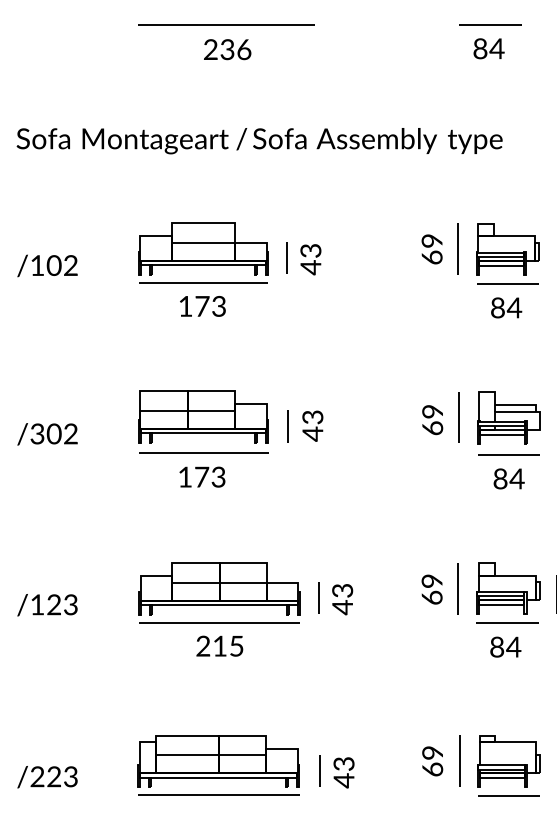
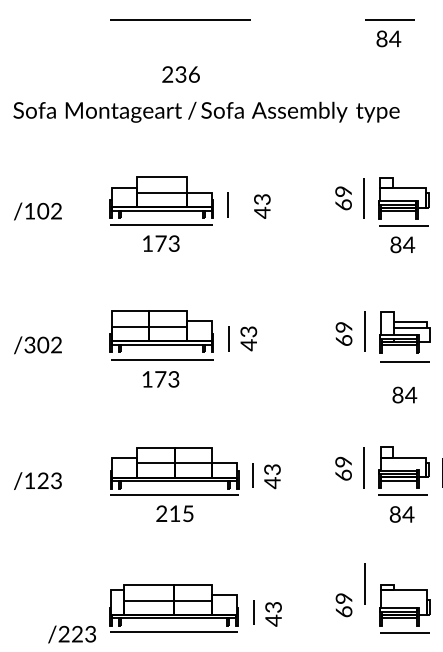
text: (227, 49) -> (180, 74), moved
text: (310, 259) -> (262, 206), moved
text: (508, 478) -> (404, 394), moved
line: (459, 760) -> (365, 583), moved
text: (47, 777) -> (72, 634), moved

